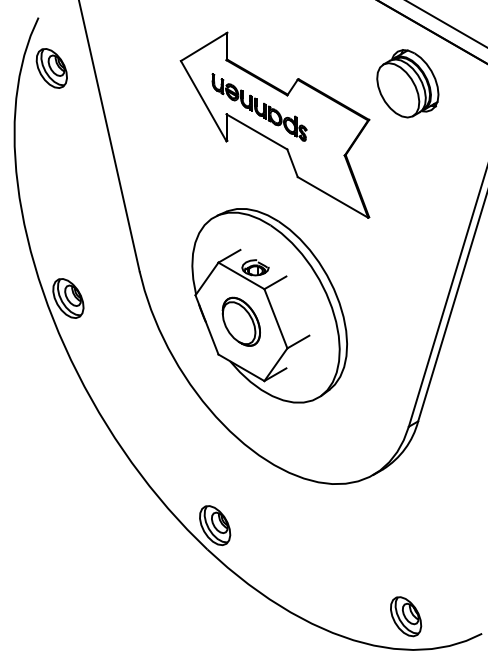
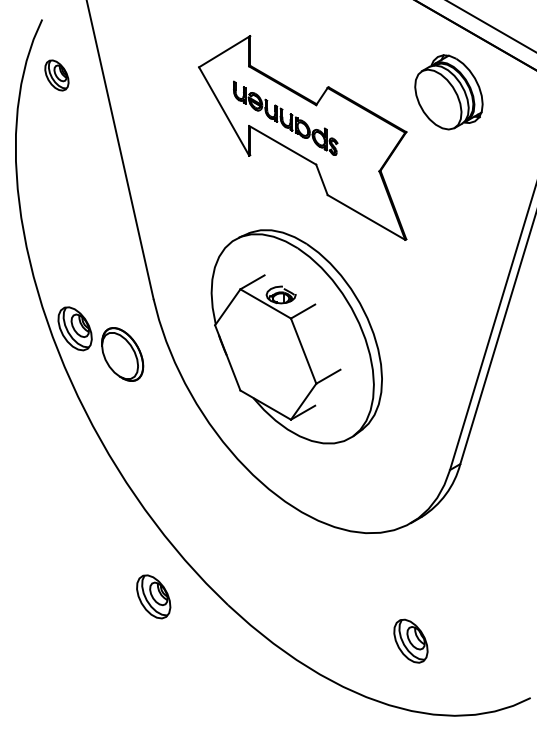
part: (51, 68) -> (56, 75), size x0.7
part: (241, 321) -> (122, 354), moved
part: (214, 525) -> (153, 596), moved
part: (405, 616) -> (410, 640), moved

